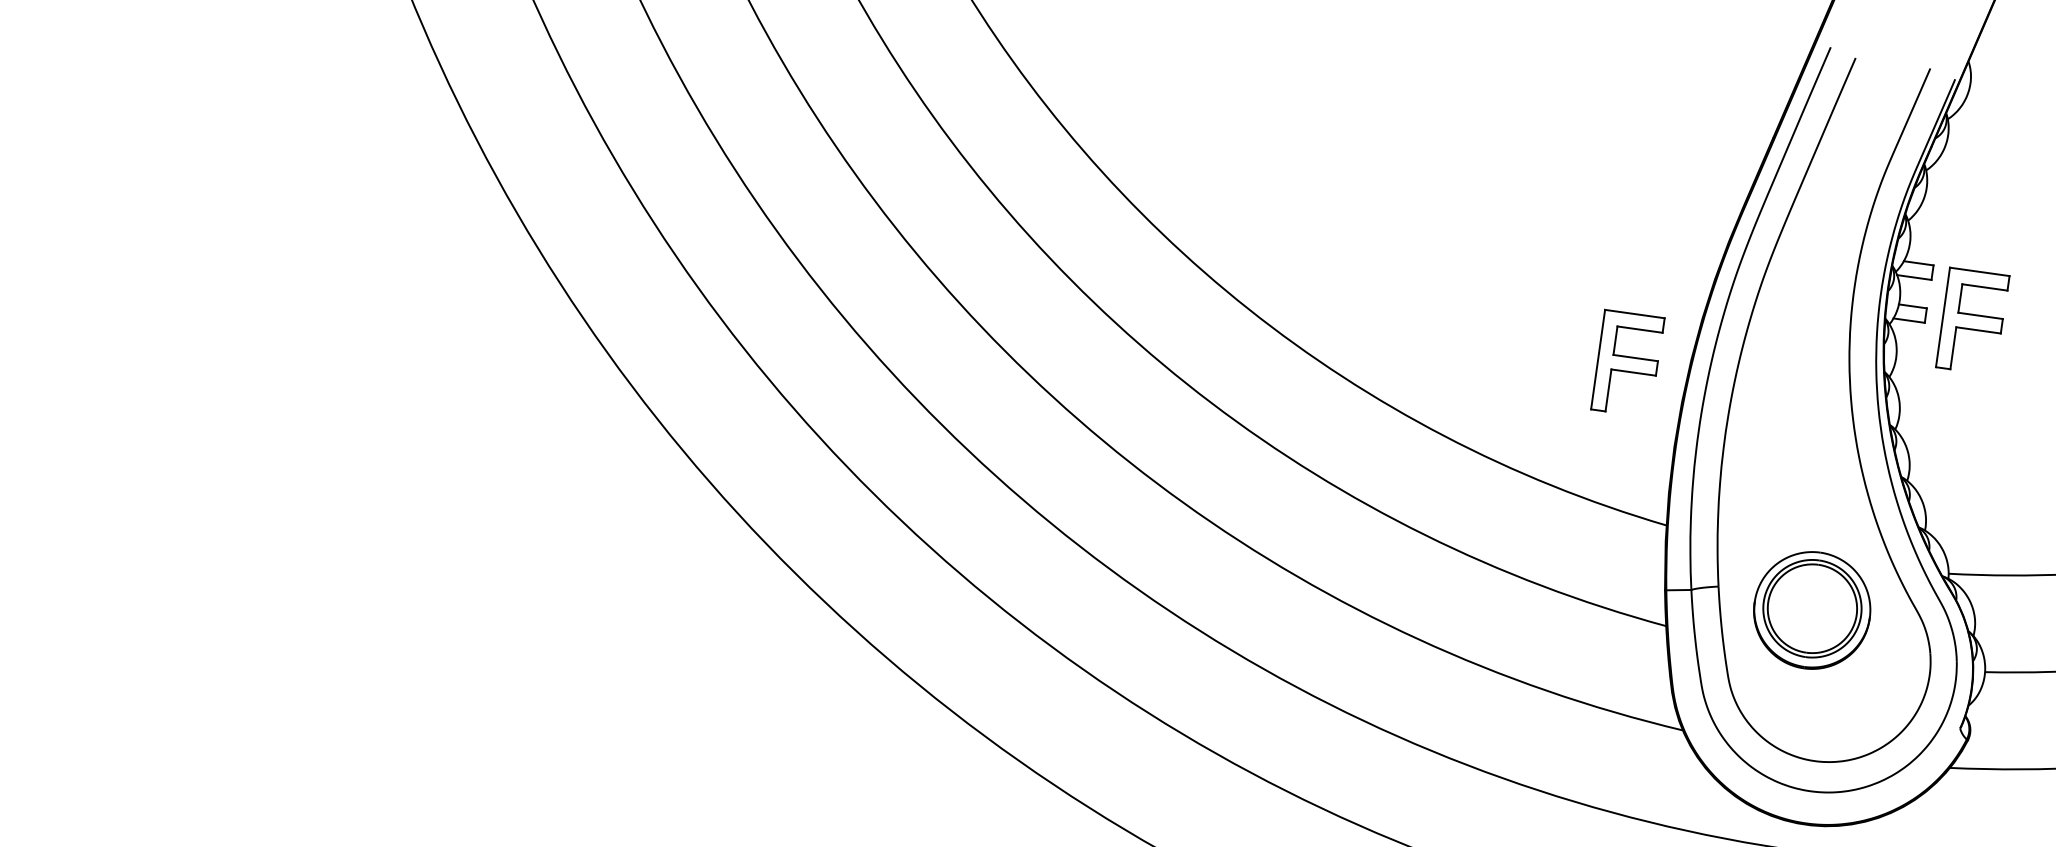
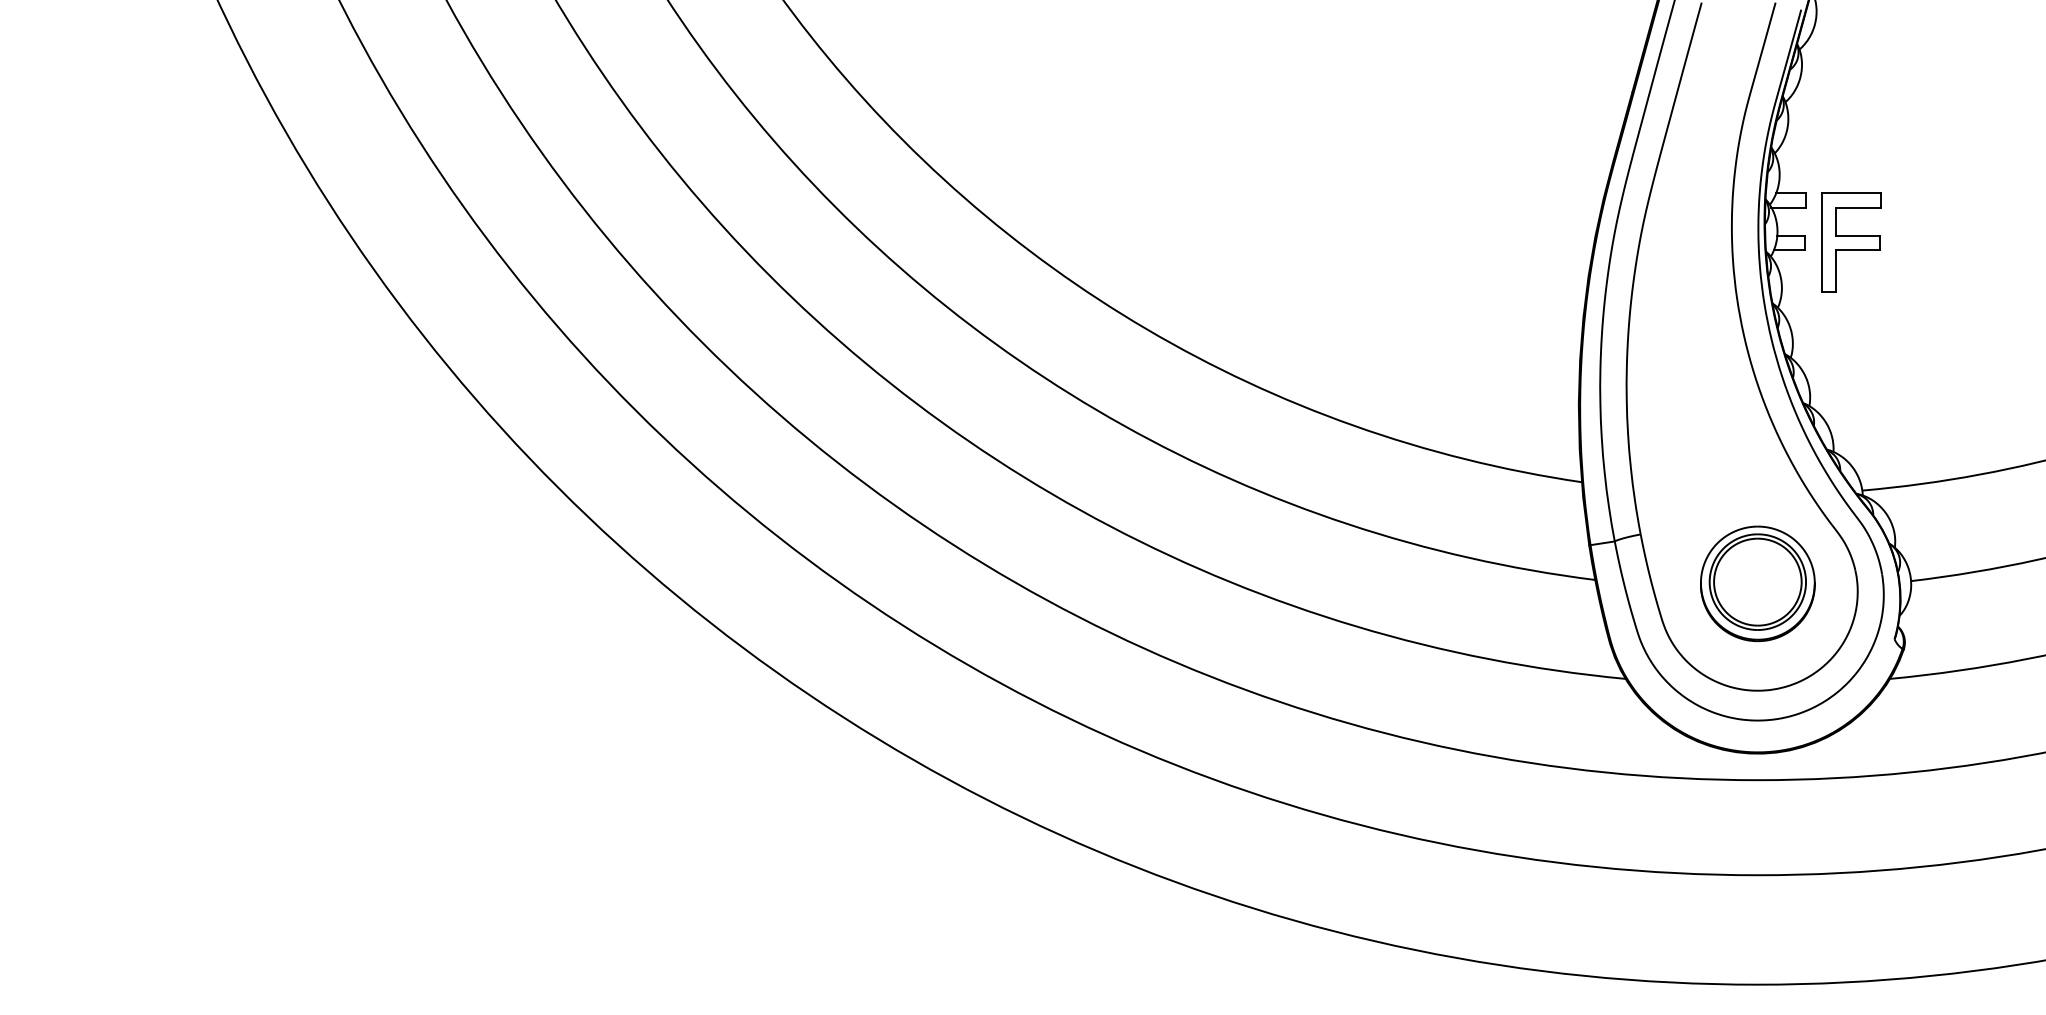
part: (1628, 363) -> (1522, 330), removed
part: (1811, 610) -> (1757, 583), moved

